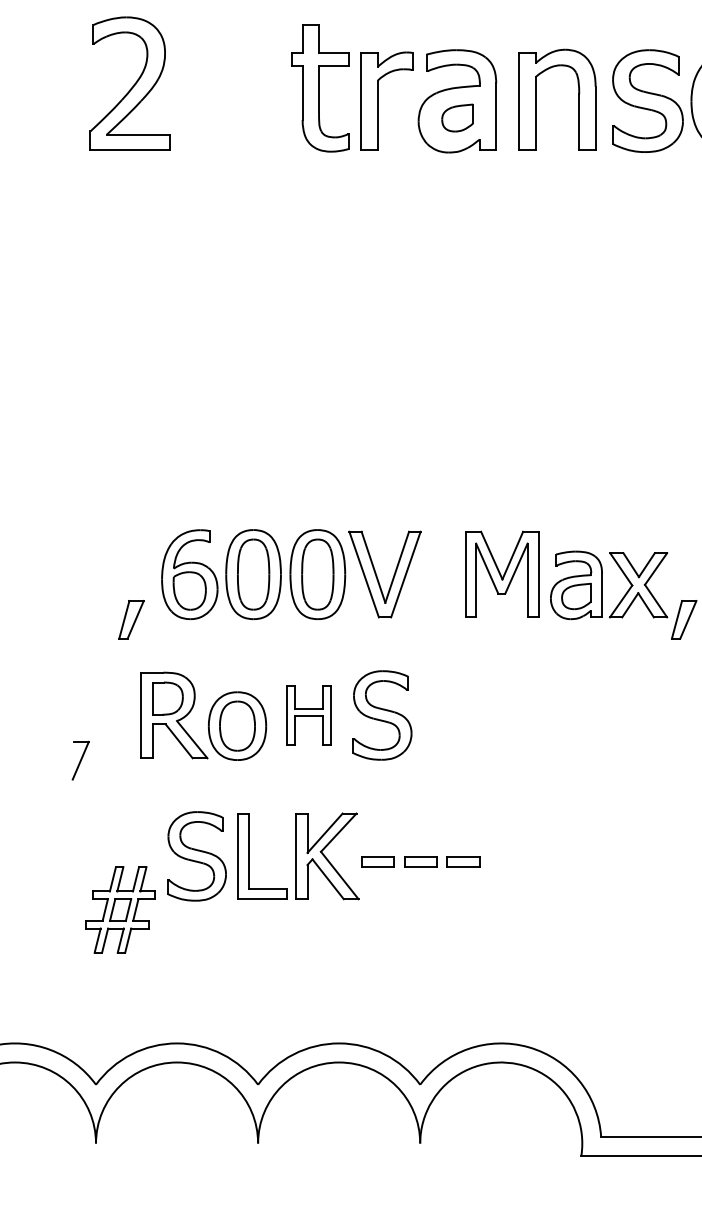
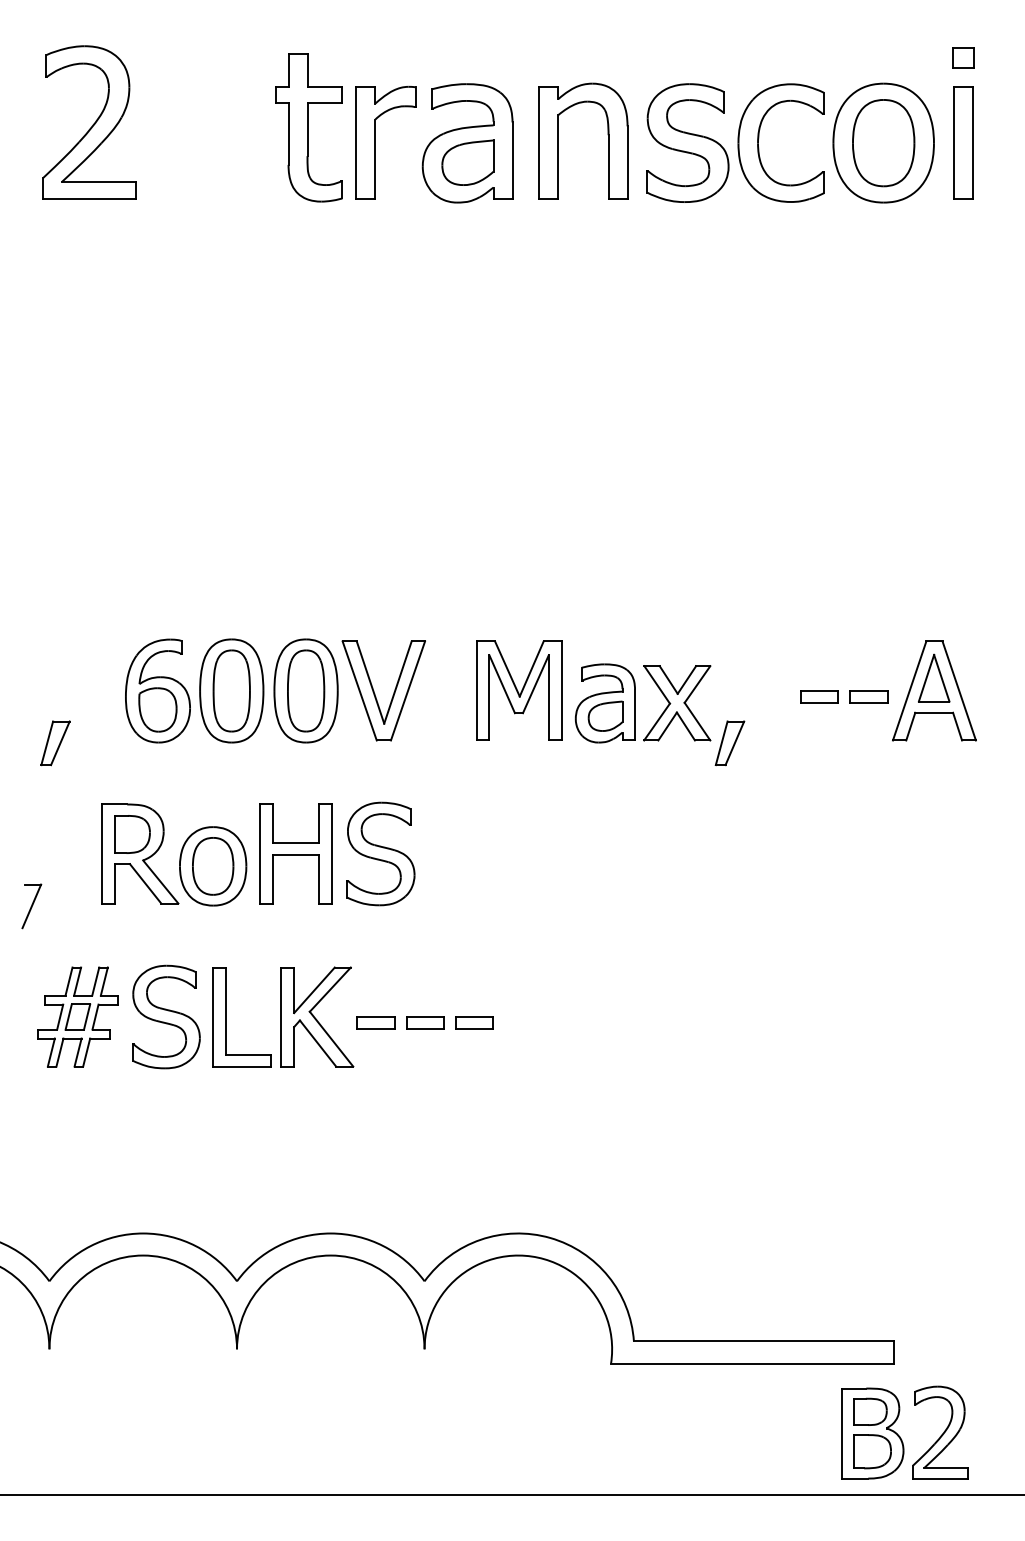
part: (457, 117) -> (467, 162), size x1.43
part: (131, 619) -> (55, 743), moved
part: (308, 715) -> (295, 853), size x1.43
part: (120, 909) -> (77, 1016), moved

